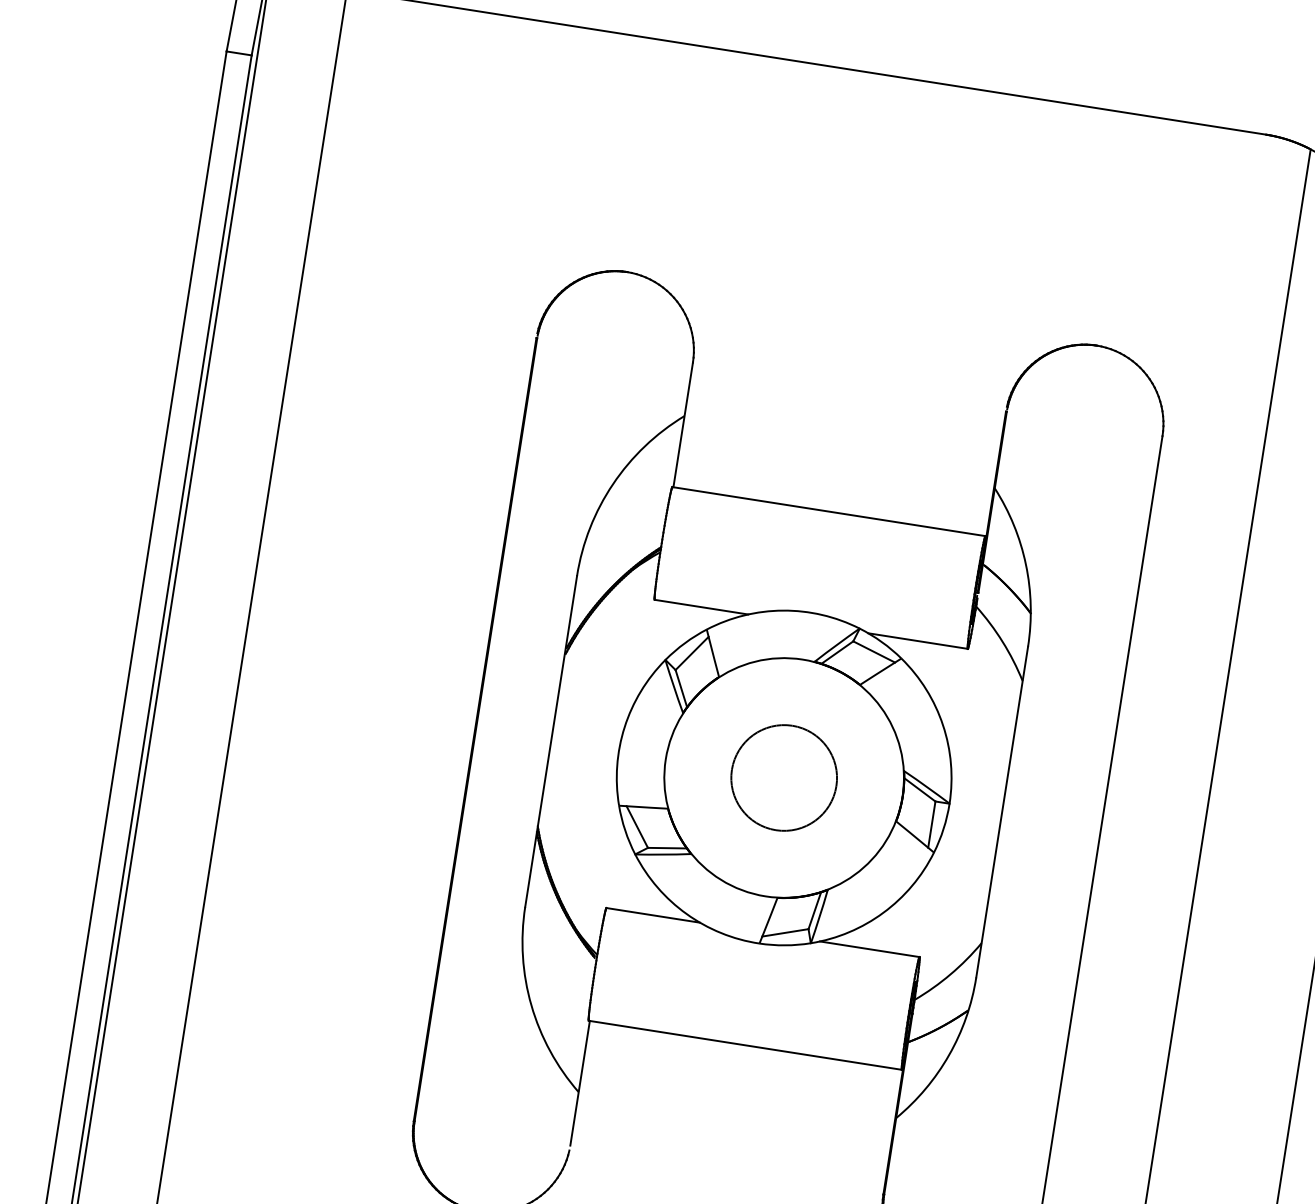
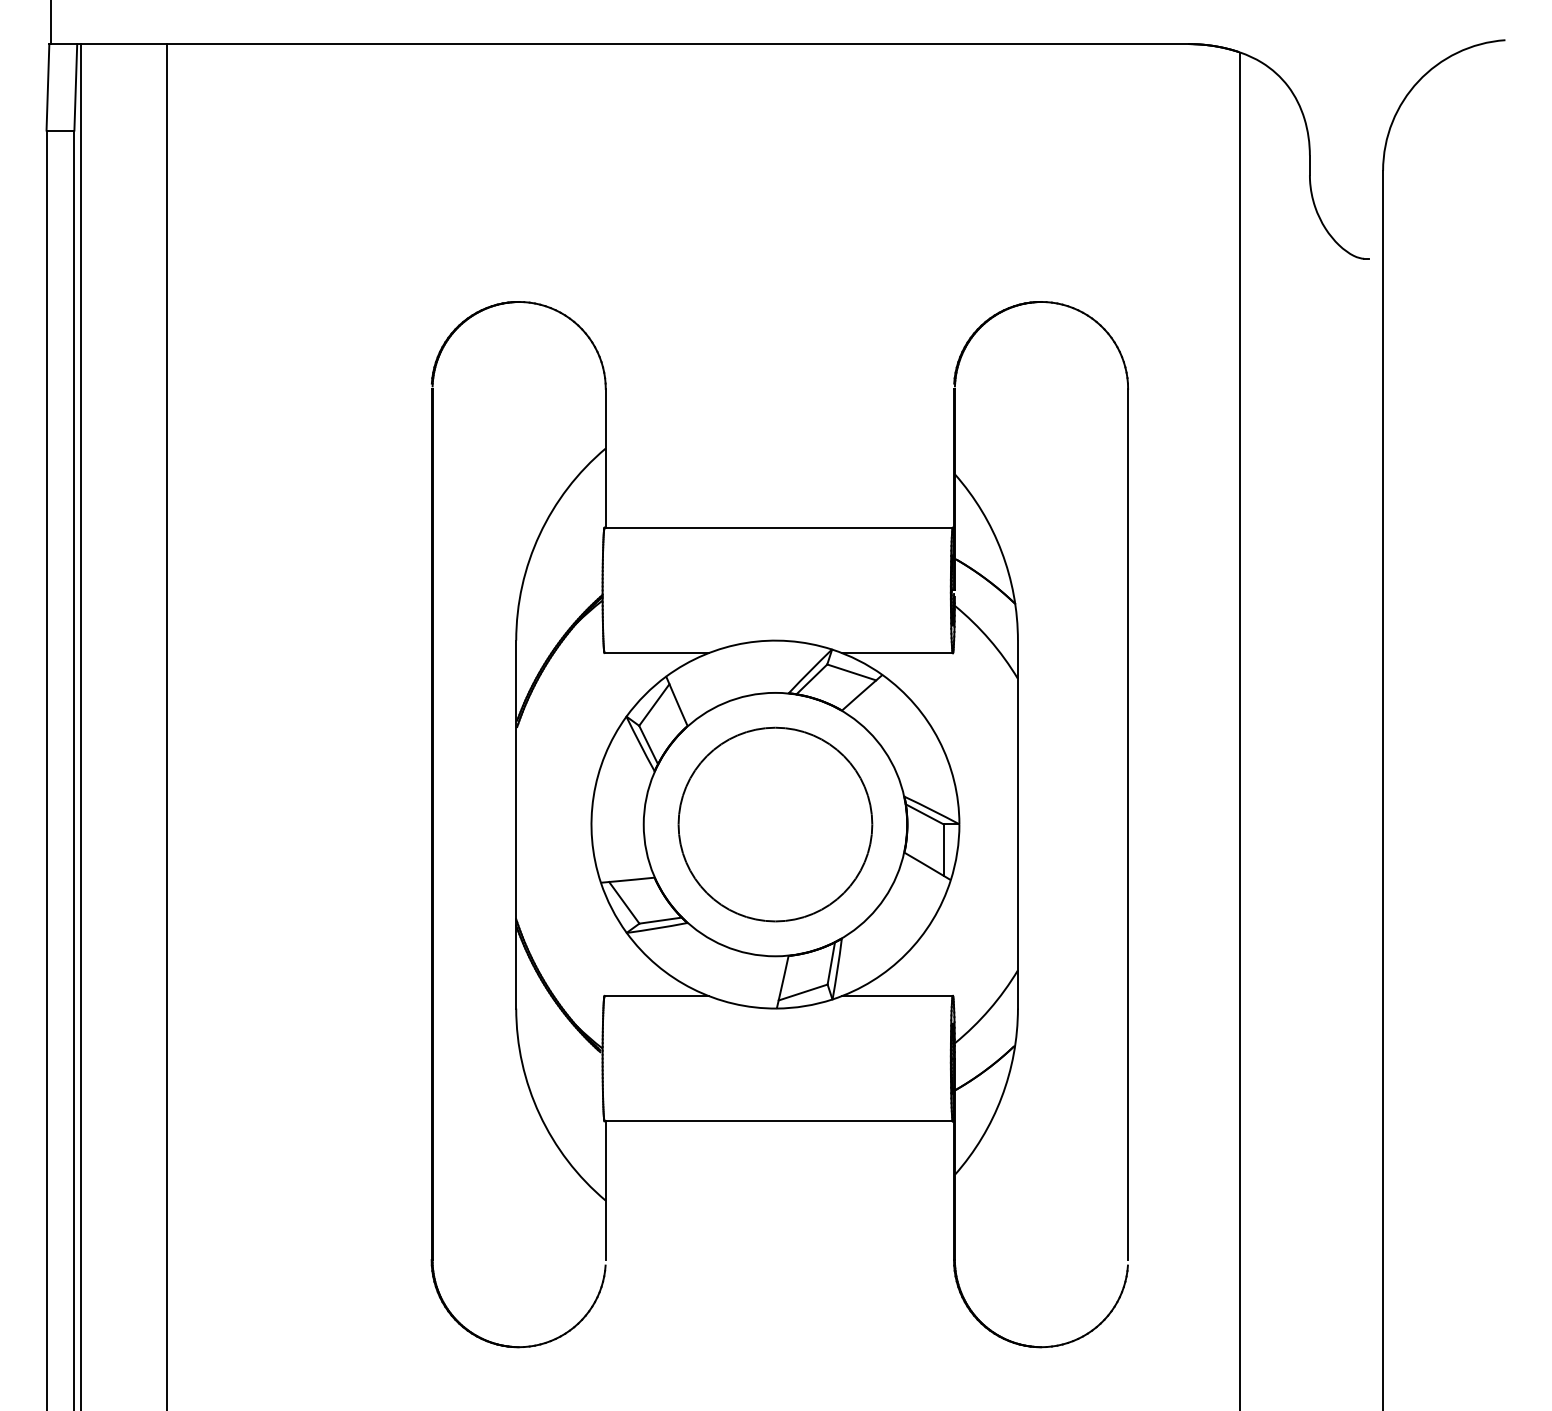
circle: (784, 777) -> (775, 824), size x1.67

